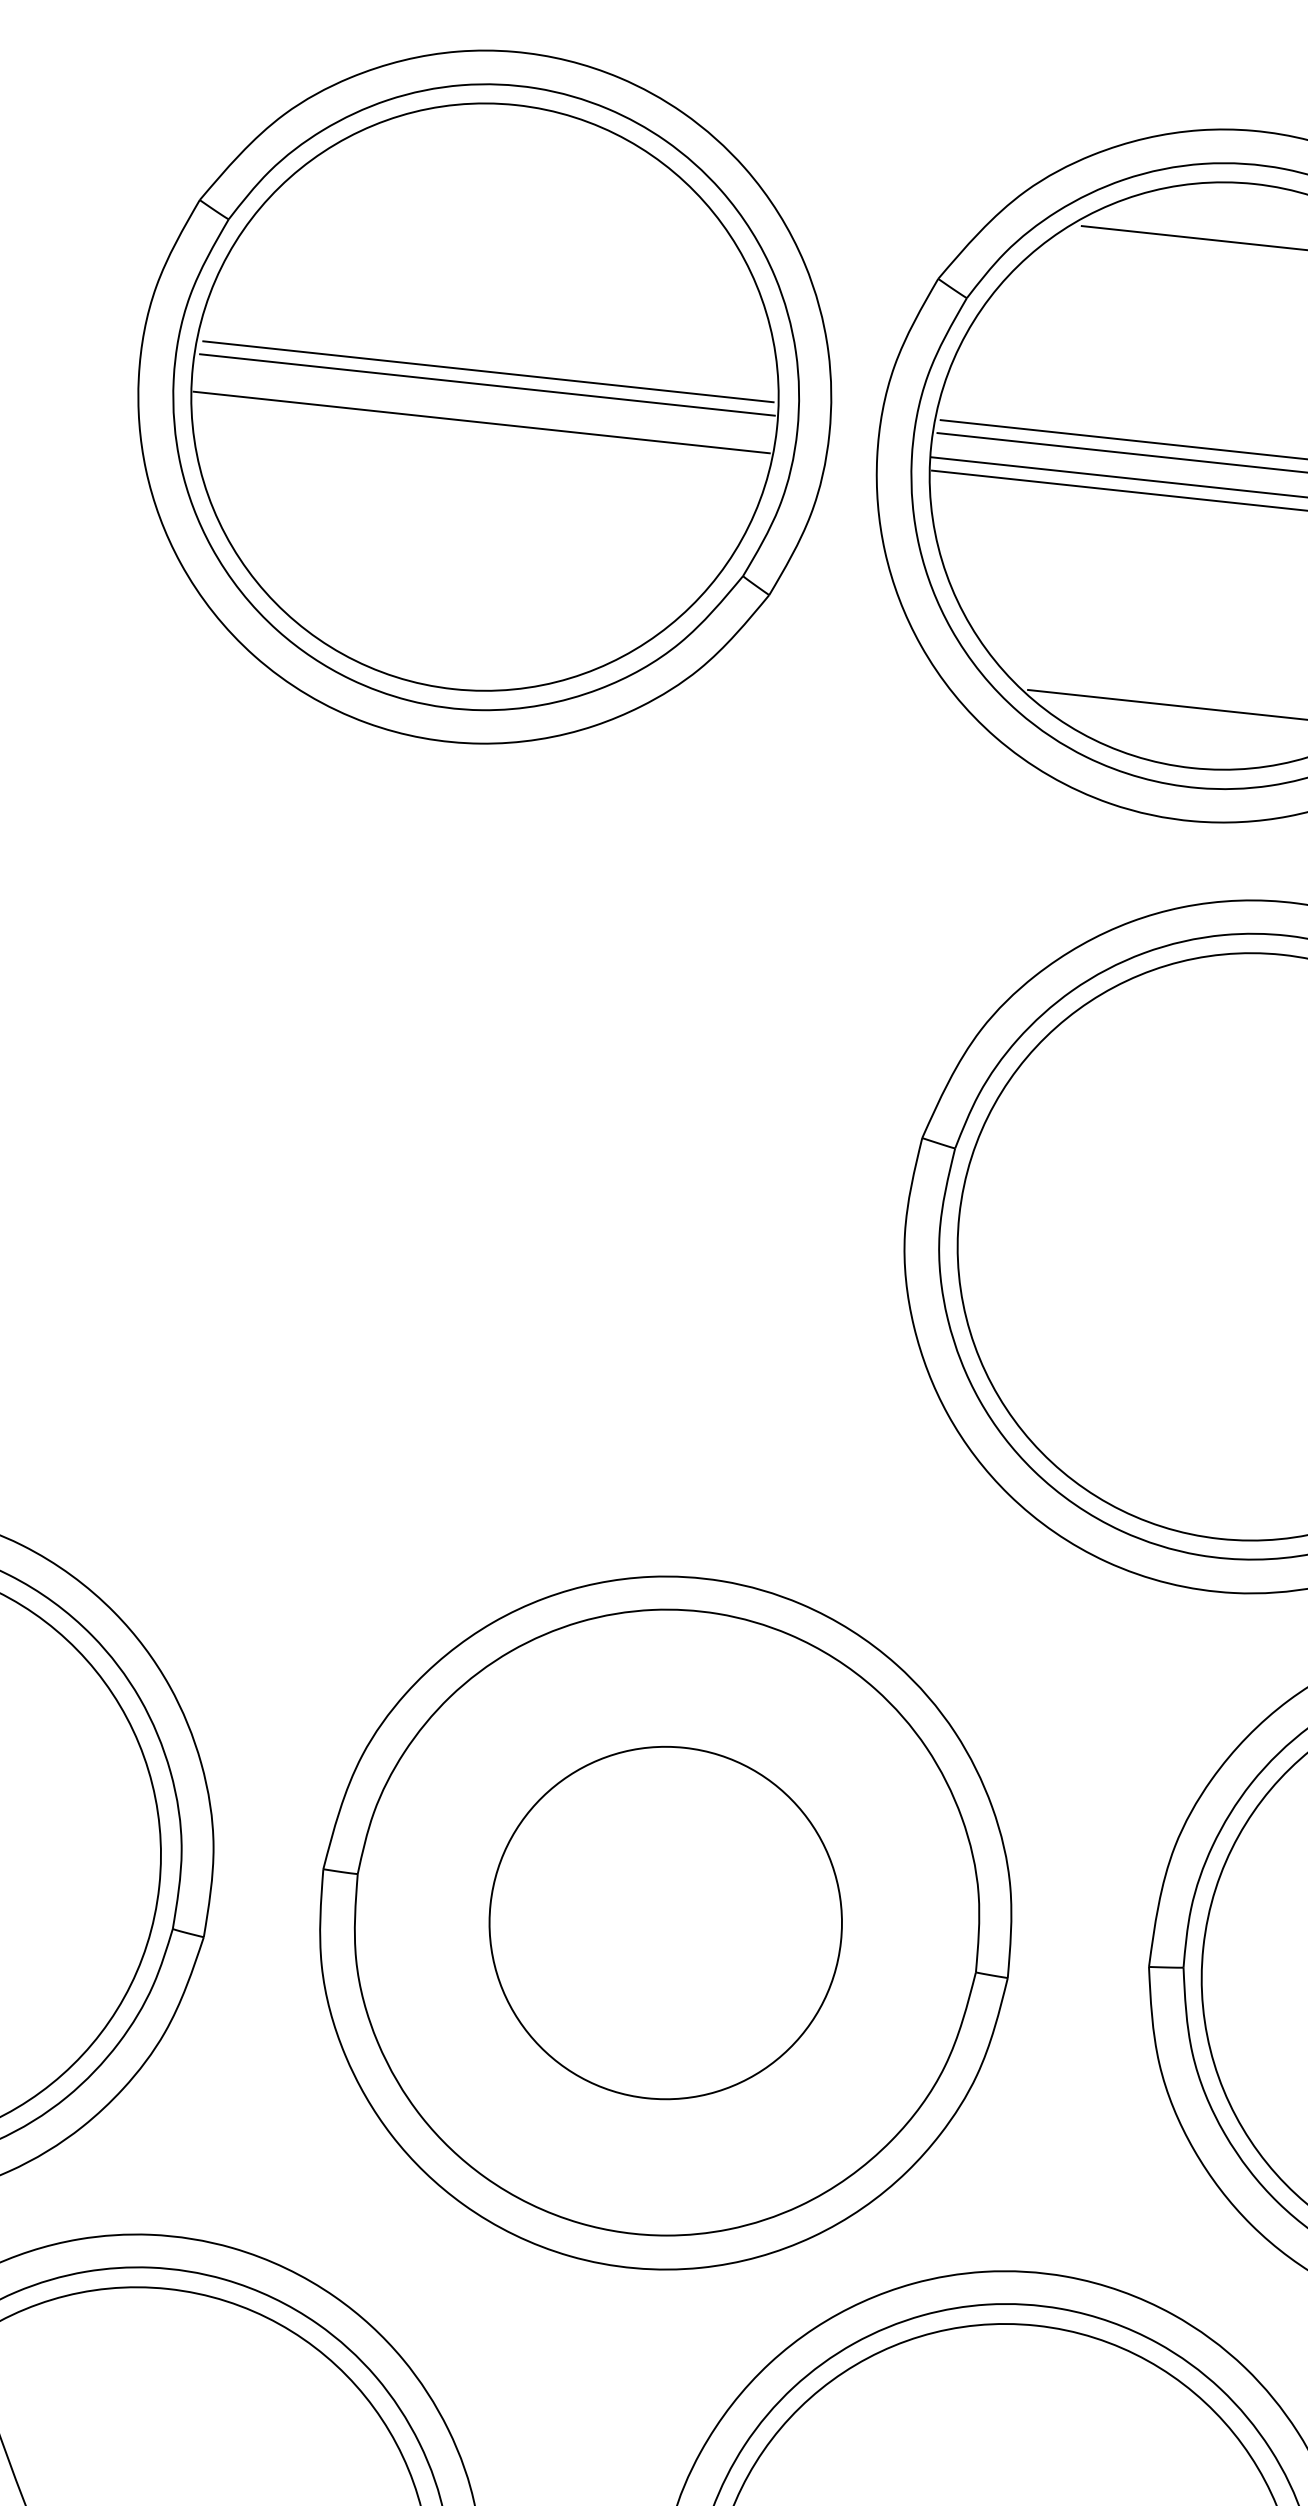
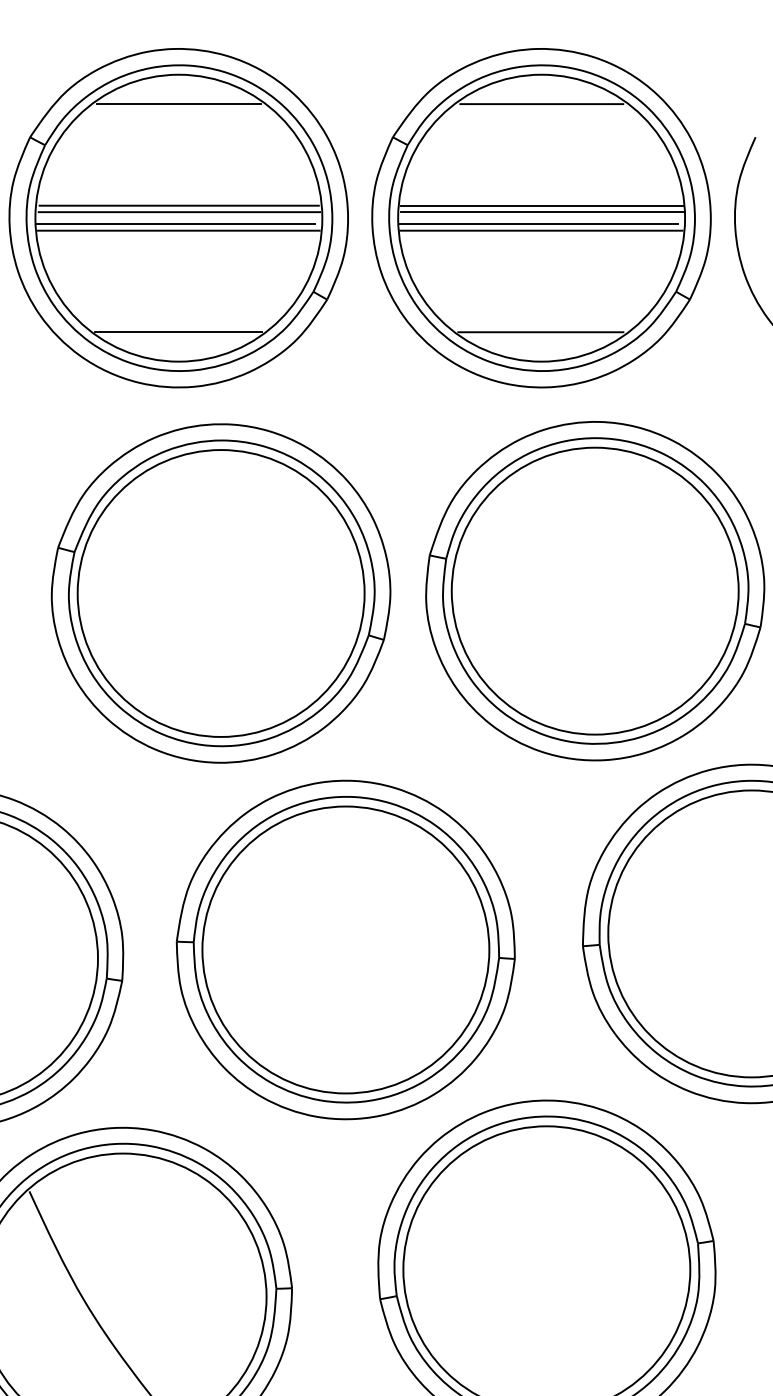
line: (508, 165) -> (178, 104), added
line: (476, 409) -> (175, 224), added
line: (457, 629) -> (177, 332), added
part: (488, 1170) -> (220, 593), added
circle: (665, 1921) -> (345, 949), size x1.67

